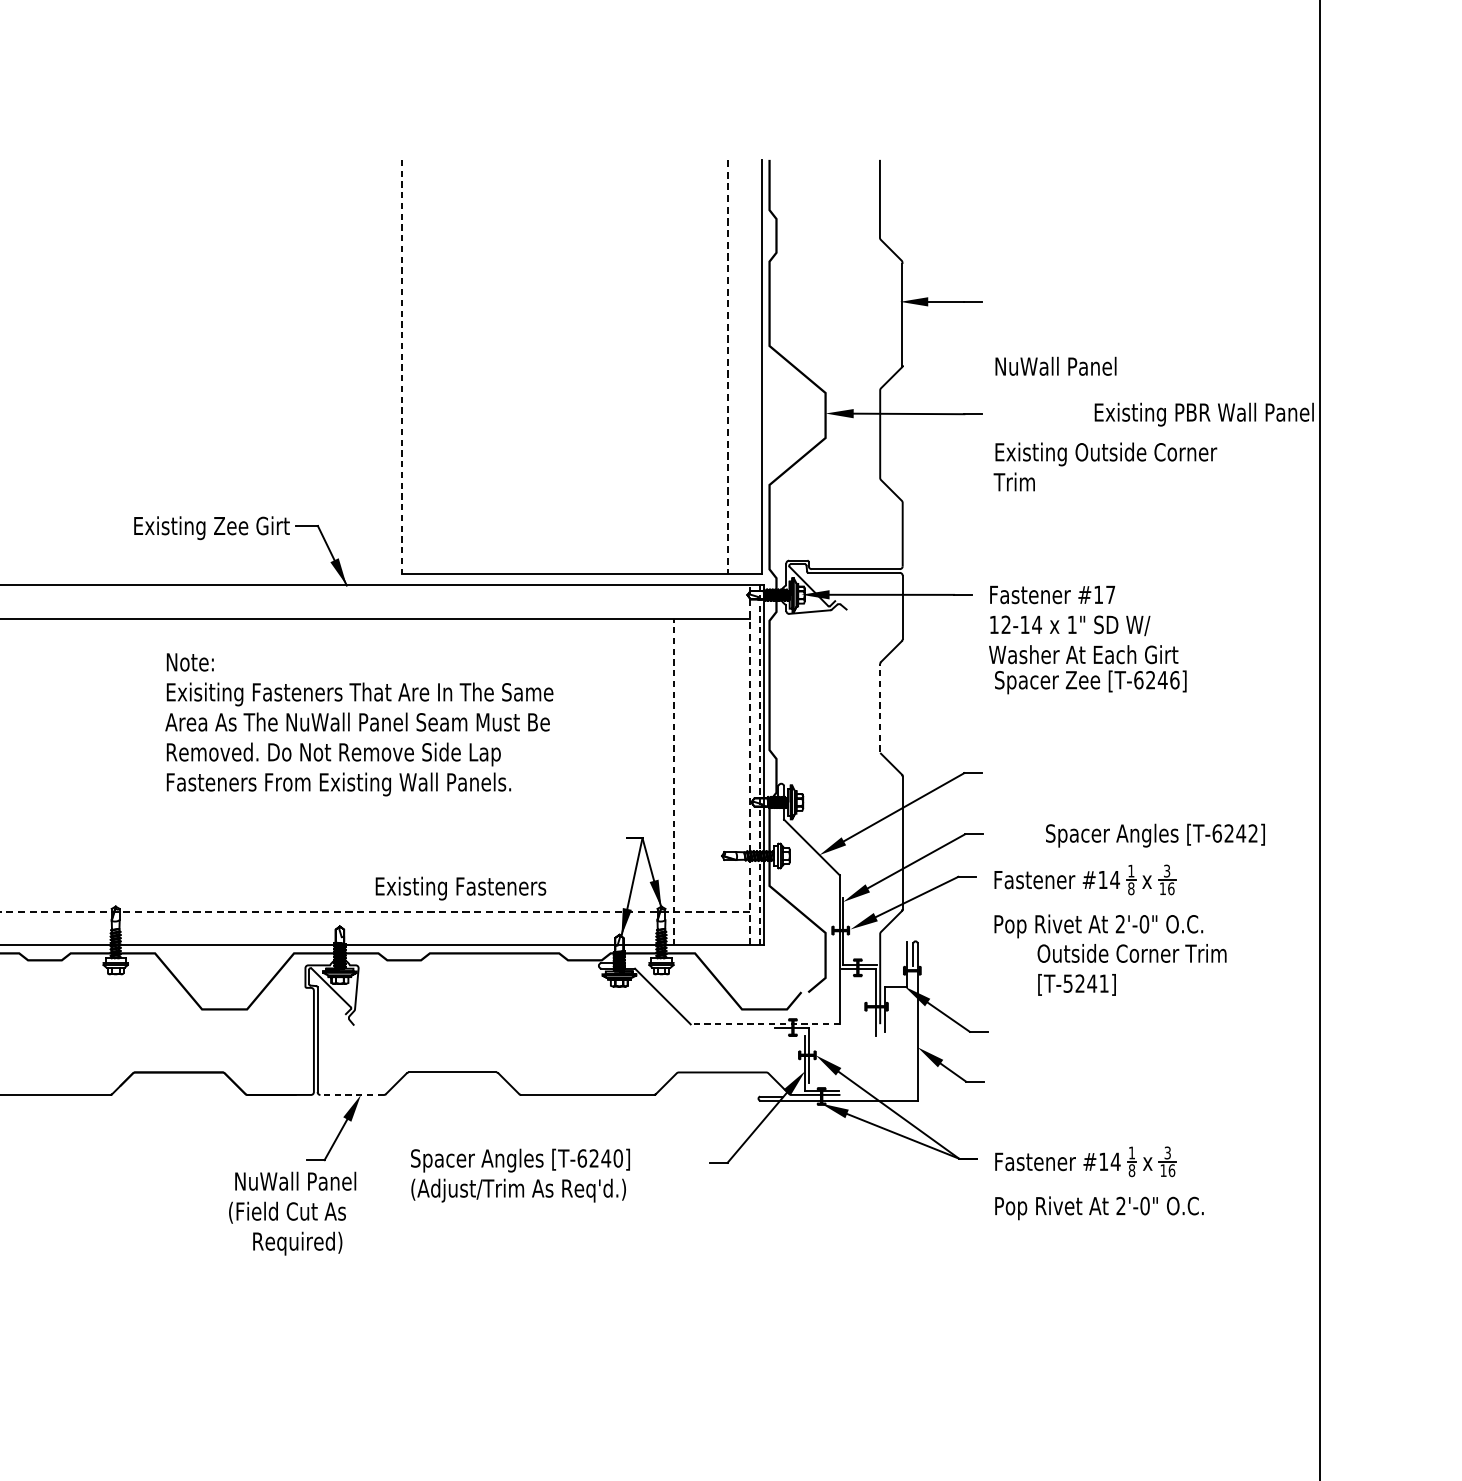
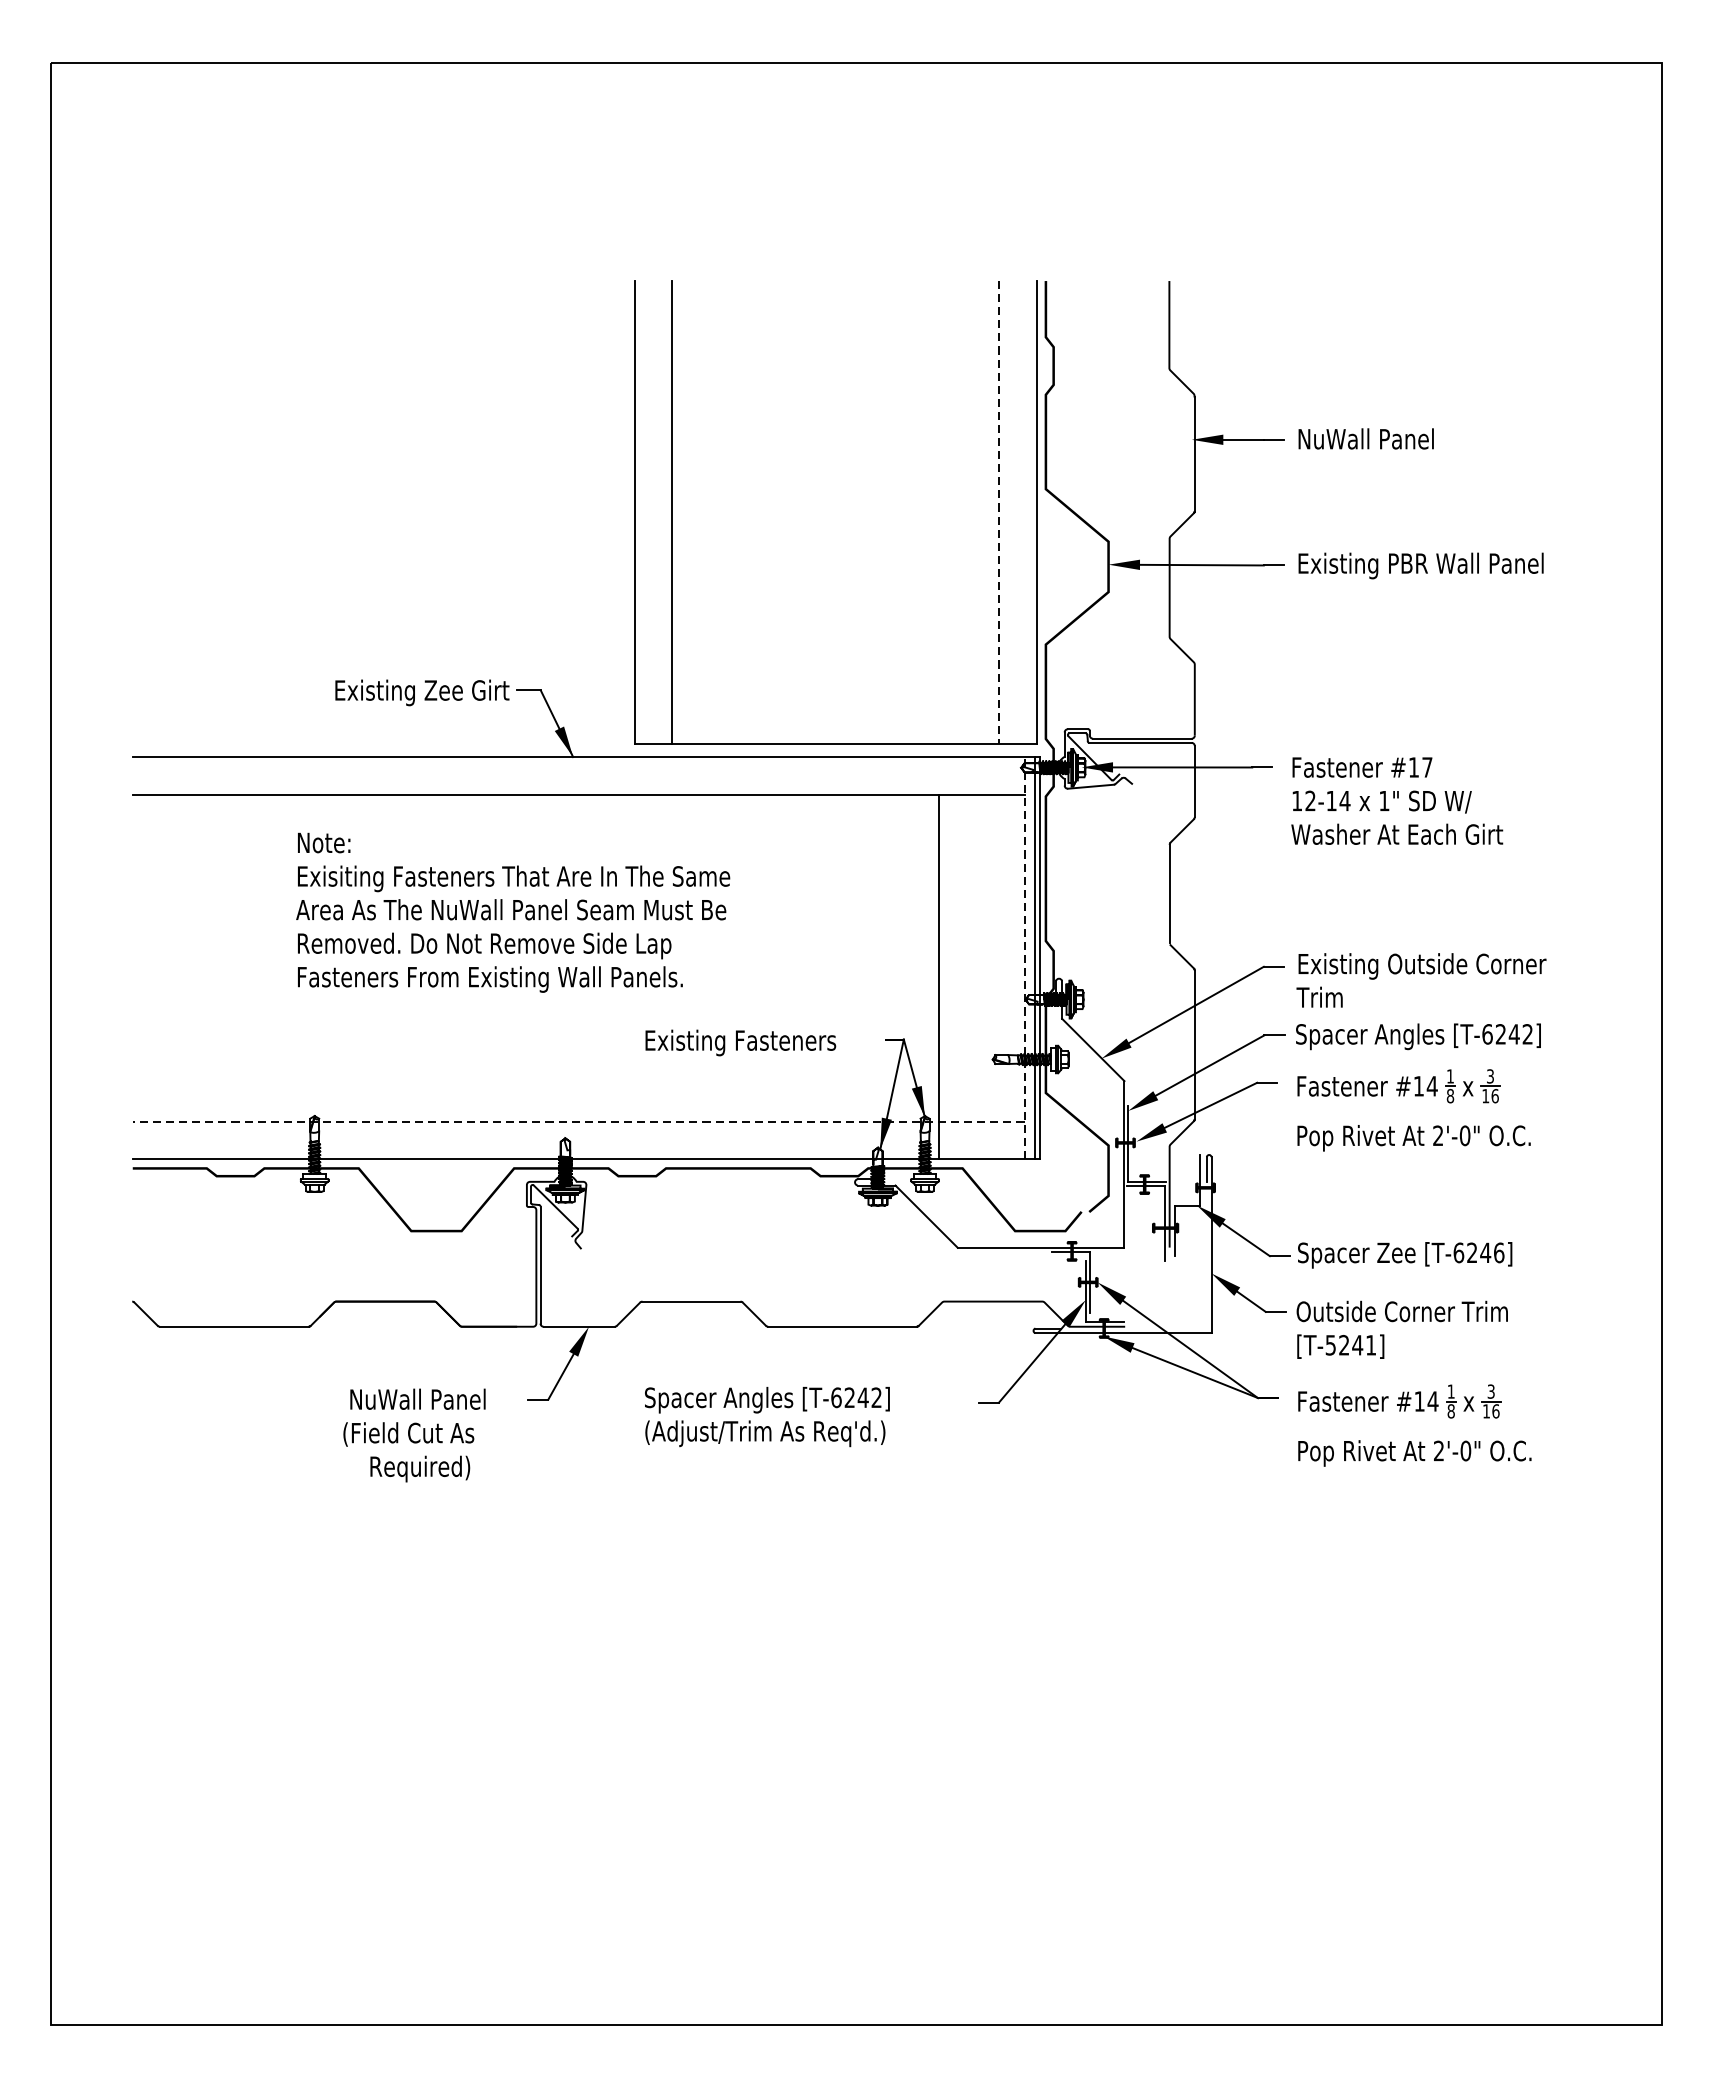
text: (1055, 365) -> (1365, 438), moved
line: (401, 366) -> (634, 512), dashed -> solid
line: (435, 366) -> (672, 512), added
text: (1203, 414) -> (1420, 565), moved
text: (1105, 467) -> (1421, 980), moved
text: (1091, 682) -> (1405, 1255), moved
line: (880, 707) -> (1169, 893), dashed -> solid
text: (359, 724) -> (513, 912), moved
line: (760, 764) -> (1035, 957), dashed -> solid
line: (674, 781) -> (939, 976), dashed -> solid
text: (1155, 835) -> (1418, 1036), moved
text: (460, 888) -> (740, 1042), moved
text: (1131, 969) -> (1401, 1329), moved
line: (764, 1024) -> (1040, 1247), dashed -> solid
line: (352, 1094) -> (579, 1326), dashed -> solid
text: (618, 1158) -> (876, 1397), [T-6240] -> [T-6242]
text: (292, 1213) -> (414, 1435), moved

